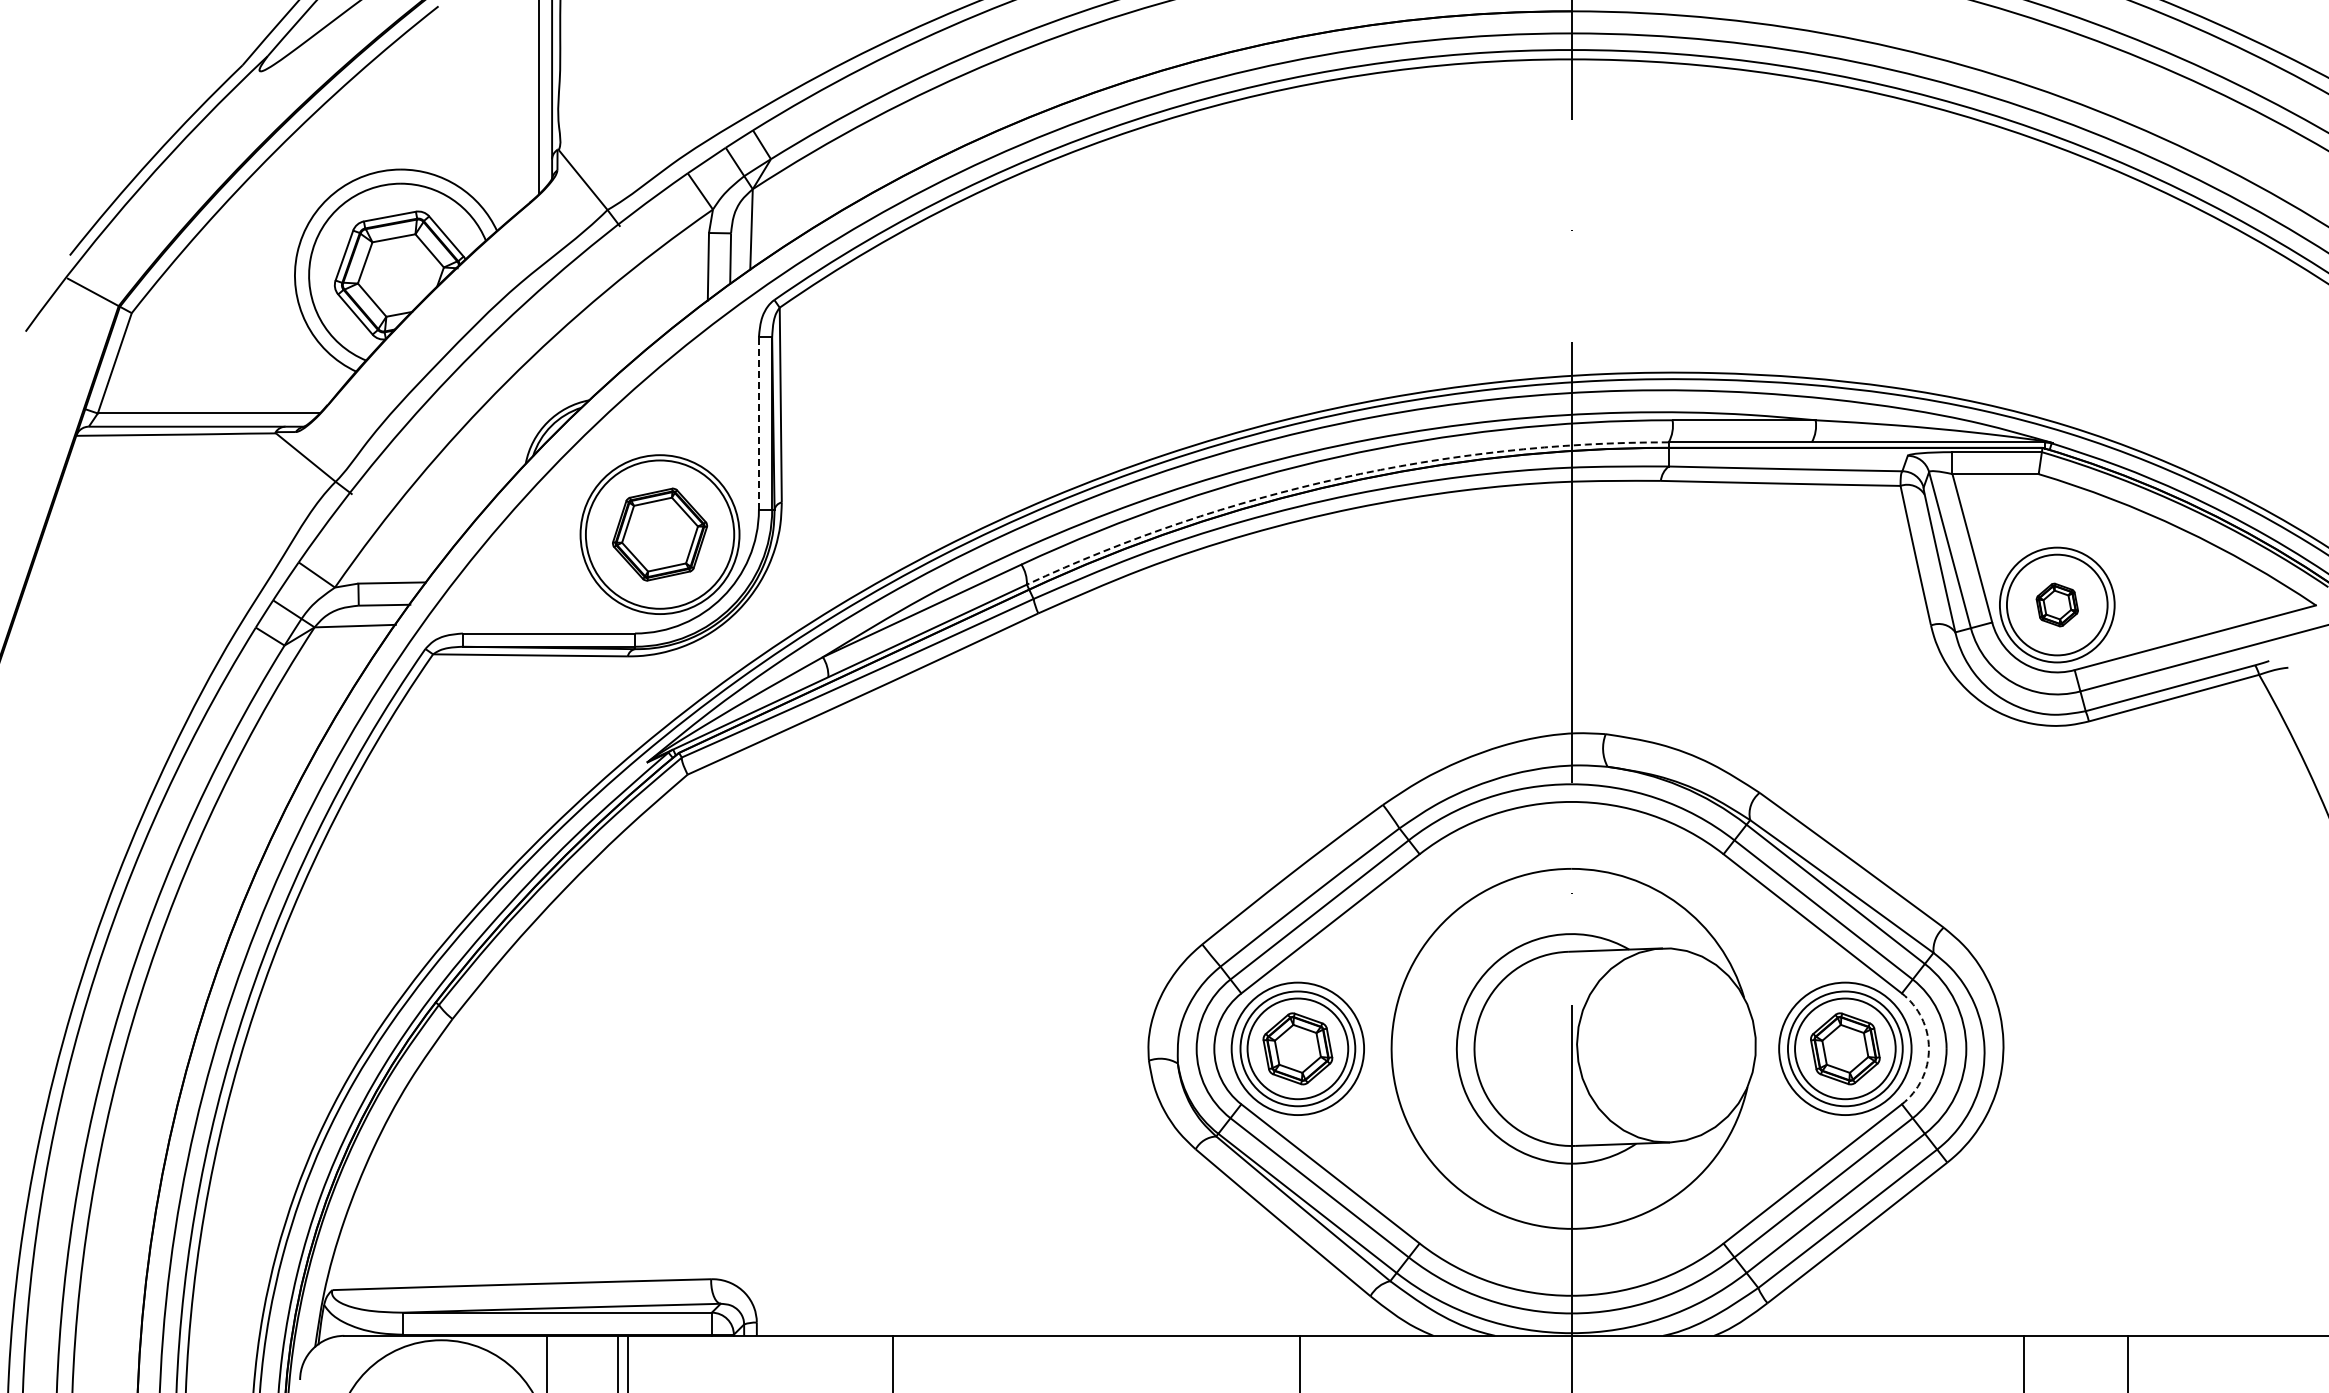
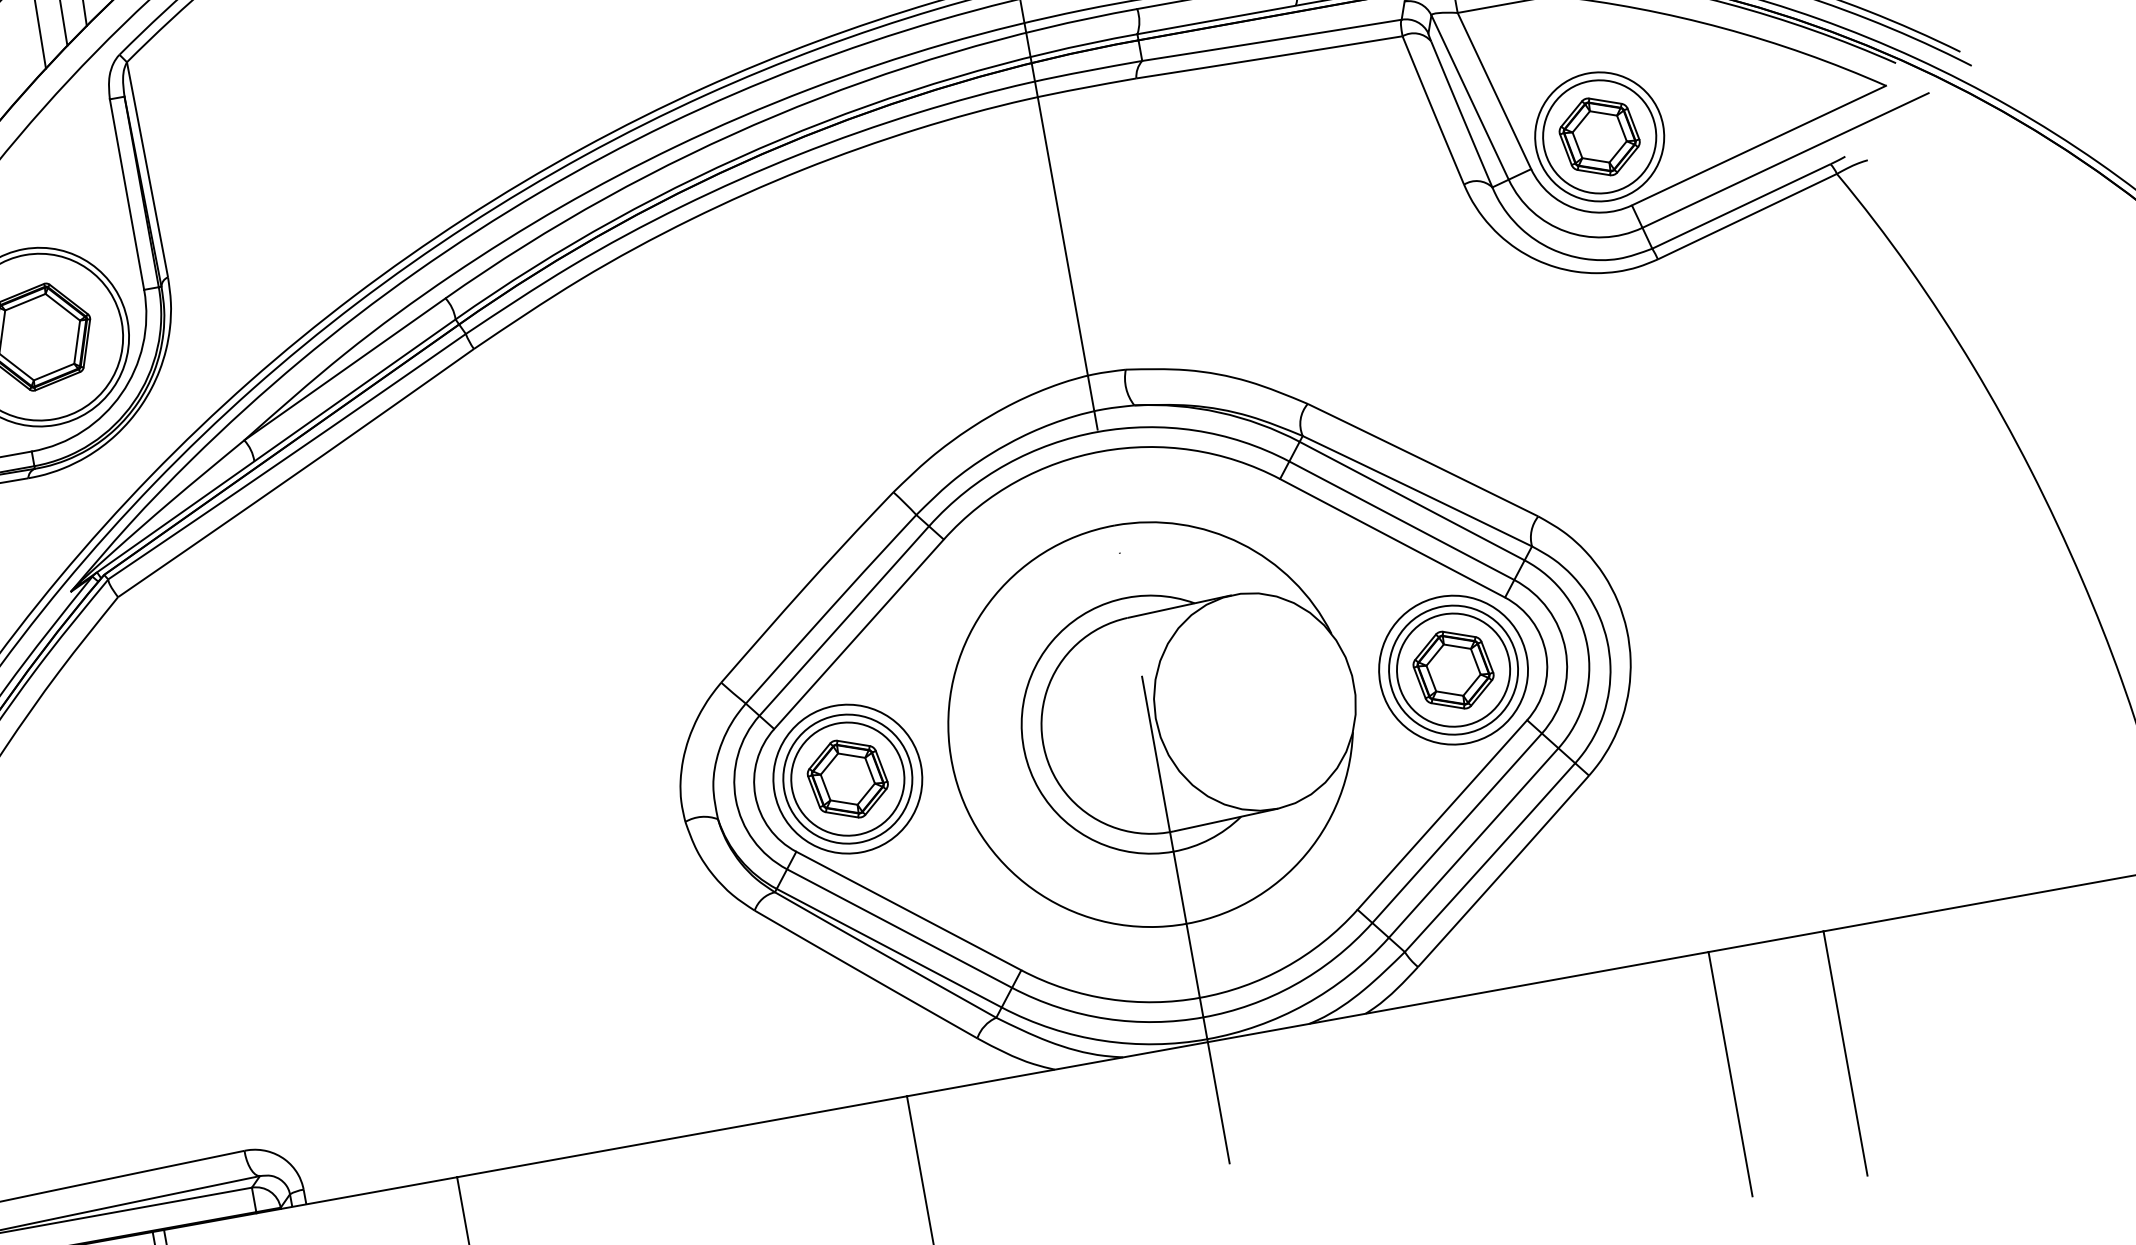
line: (758, 423) -> (126, 194), dashed -> solid
arc: (1340, 478) -> (781, 139), dashed -> solid
part: (2057, 604) -> (1599, 136), size x1.67
arc: (1928, 1048) -> (1545, 653), dashed -> solid

